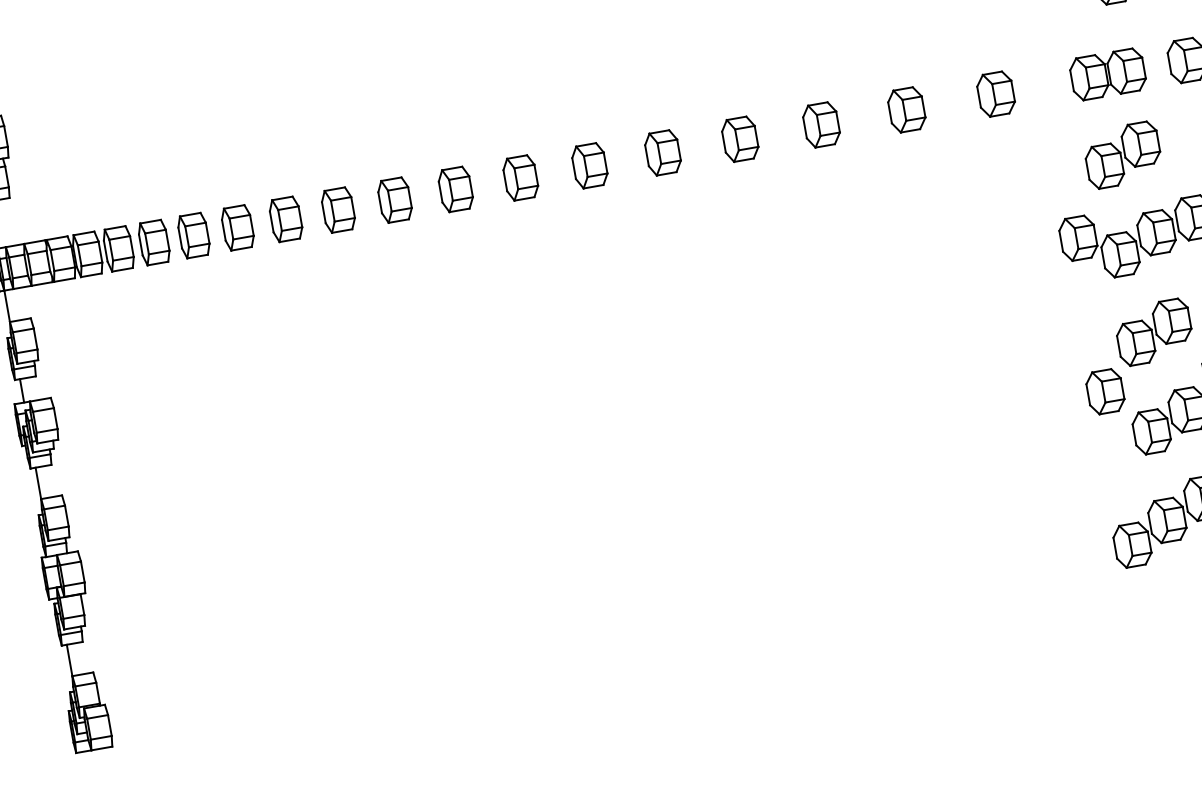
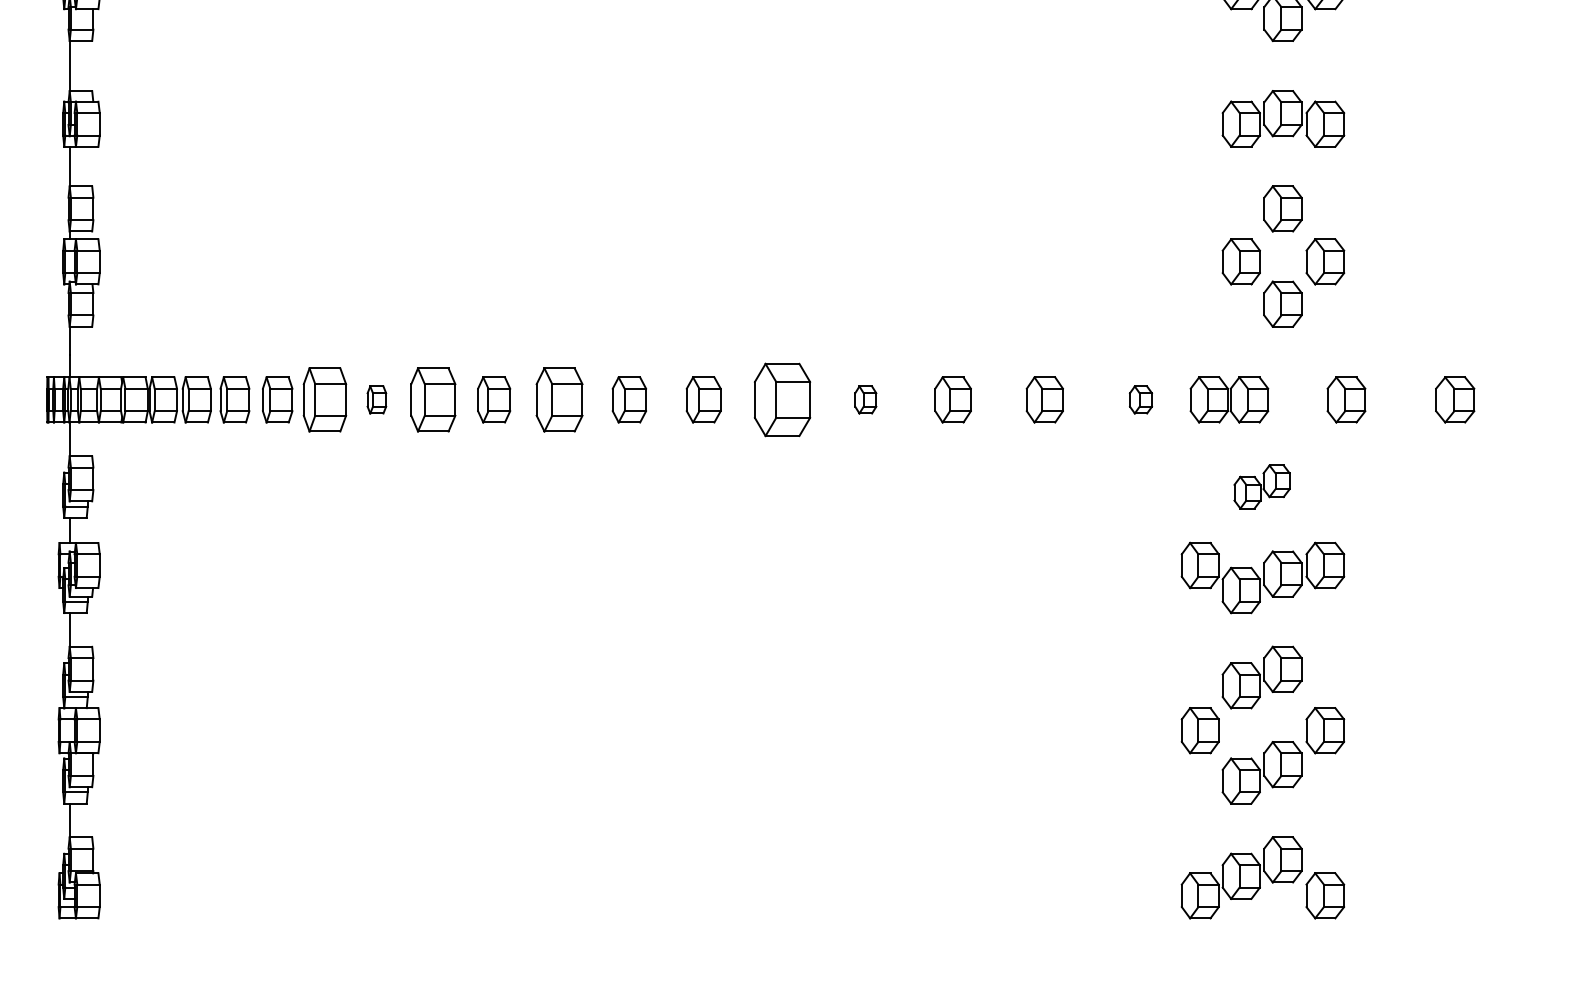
part: (1108, 74) -> (1229, 399), moved
part: (995, 93) -> (1140, 399), size x0.6
part: (740, 138) -> (865, 399), size x0.6
part: (662, 152) -> (782, 399), size x1.6
part: (1122, 154) -> (1261, 486), size x0.7
part: (455, 189) -> (559, 399), size x1.4
part: (337, 209) -> (432, 399), size x1.4
part: (285, 218) -> (376, 399), size x0.6
part: (237, 227) -> (324, 399), size x1.4

